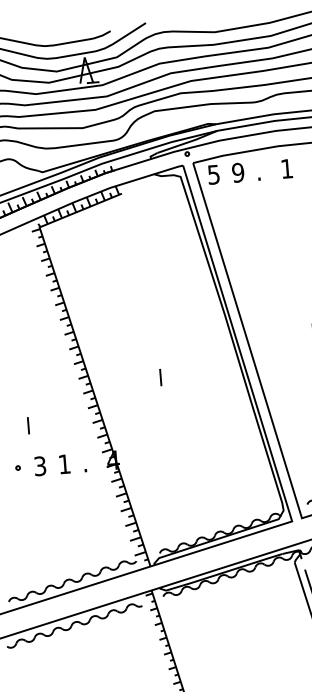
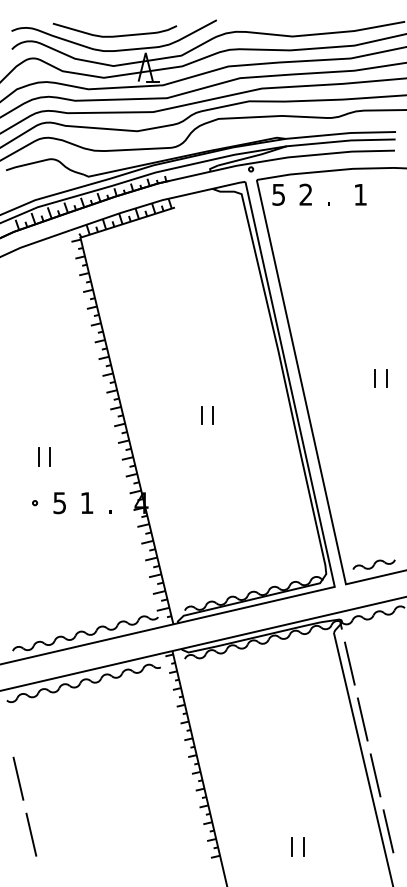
text: (237, 172) -> (305, 194), 9 -> 2
line: (170, 376) -> (212, 415), added
line: (17, 426) -> (38, 456), added
text: (40, 465) -> (60, 502), 3 -> 5

